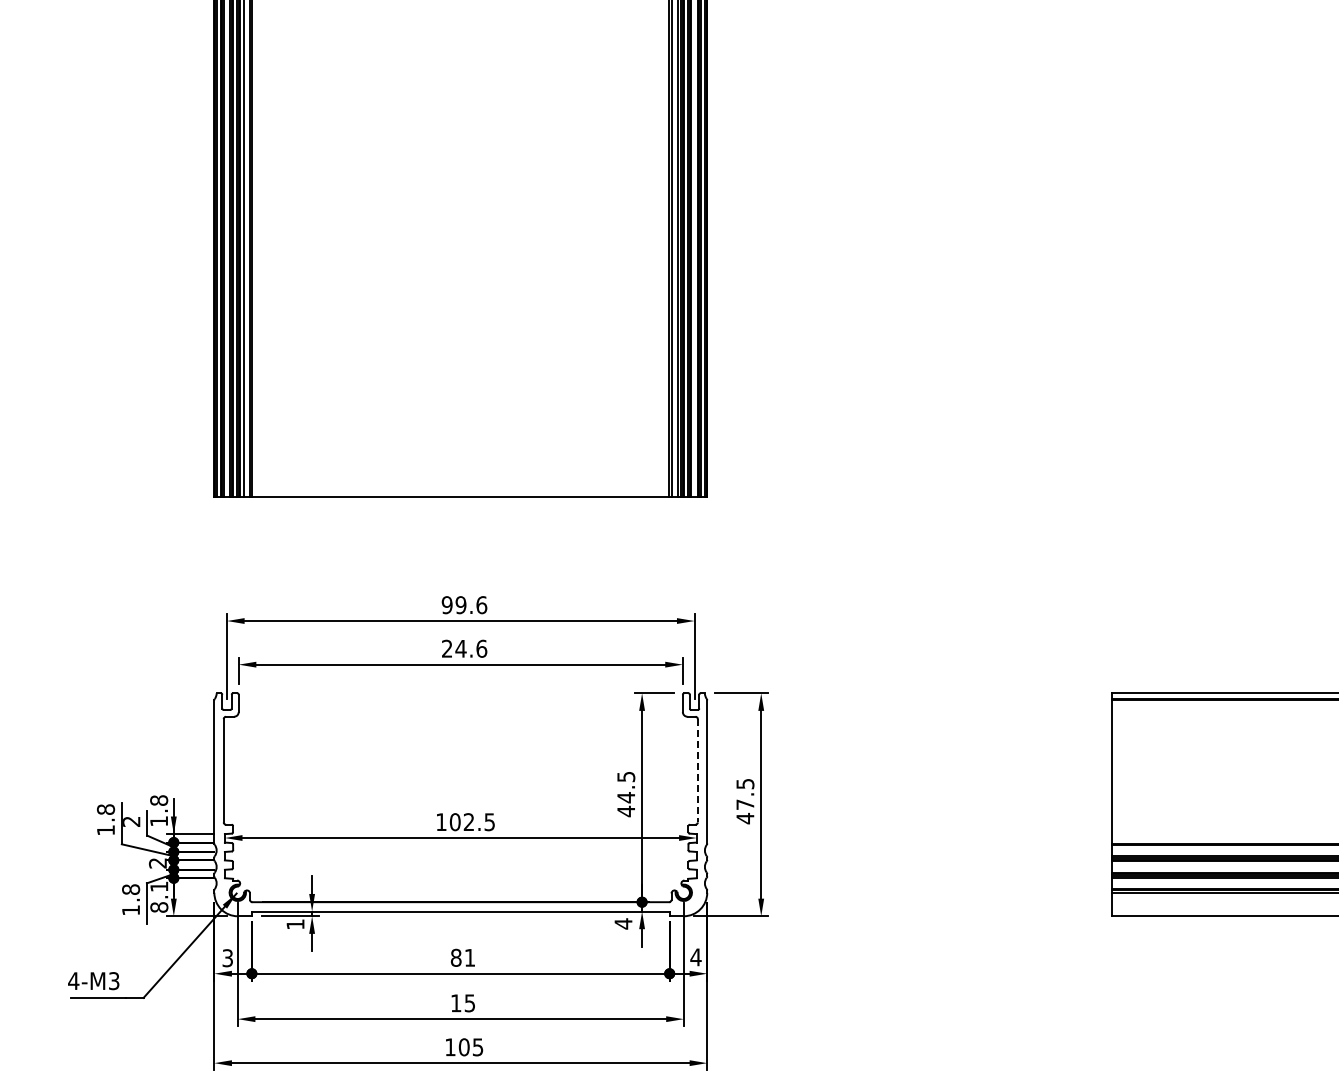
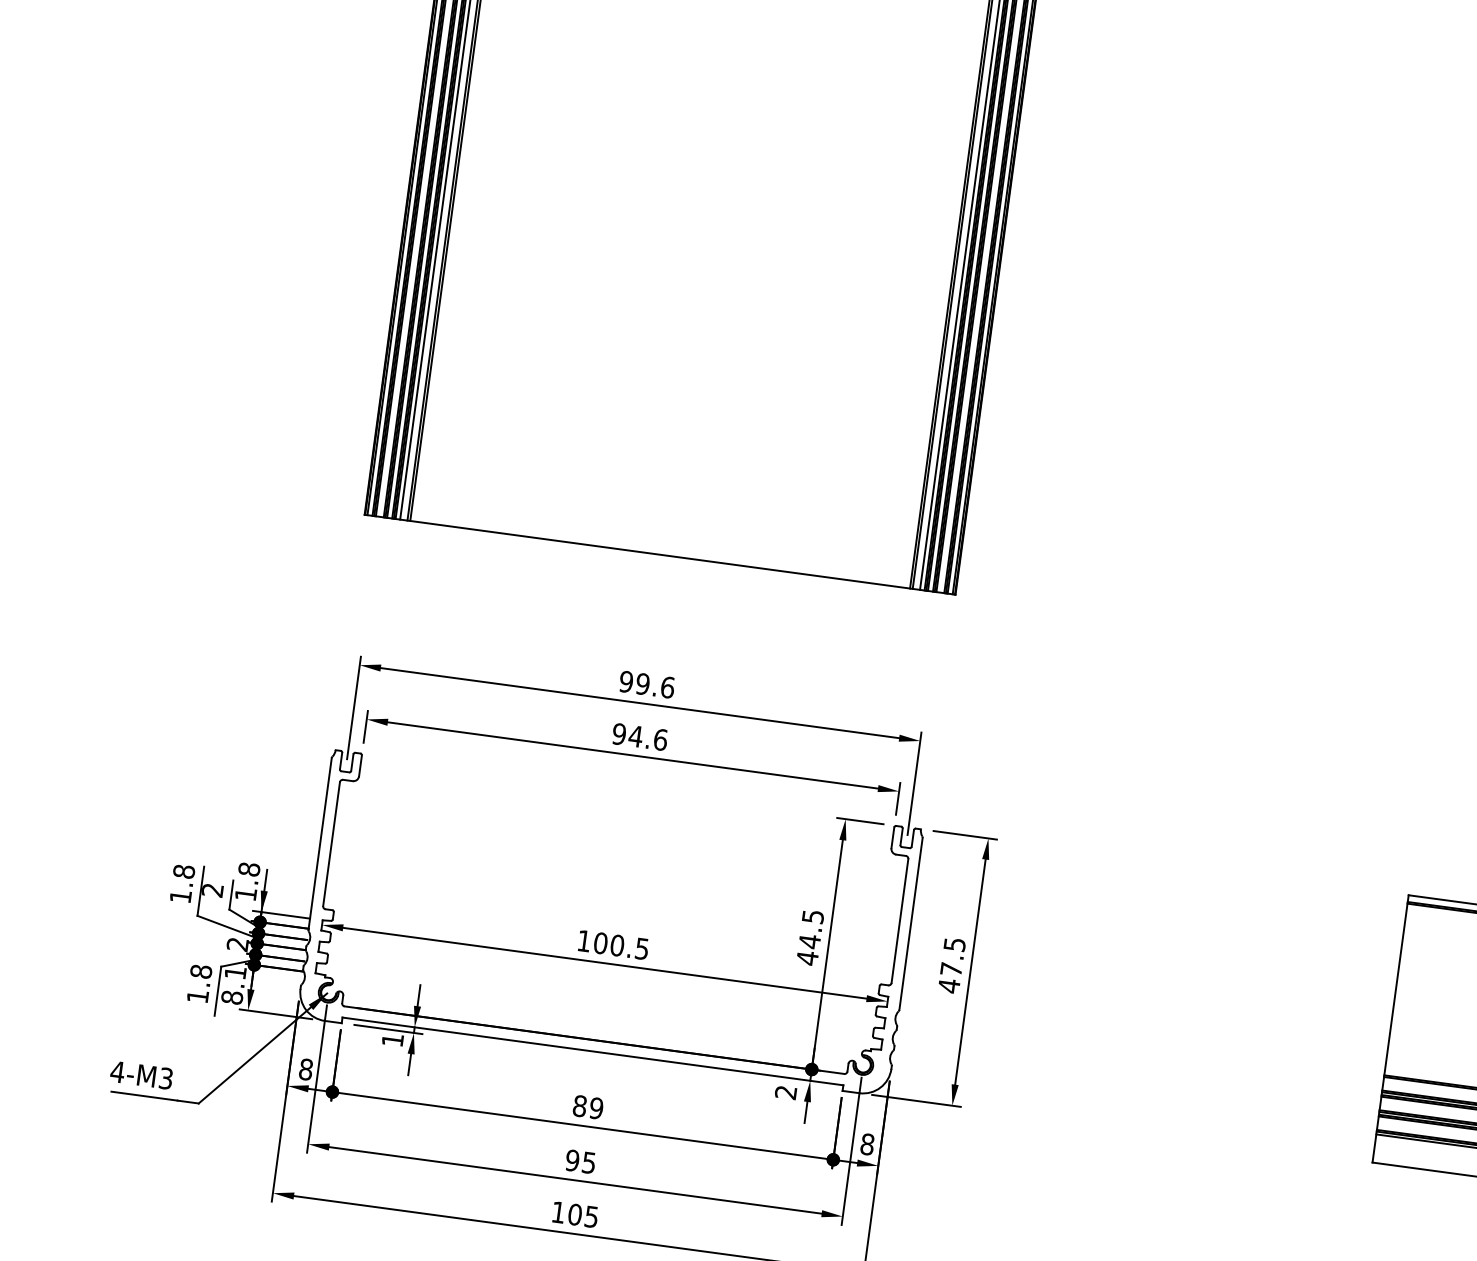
text: (446, 648) -> (618, 733), 24.6 -> 94.6
line: (697, 770) -> (899, 920), dashed -> solid
text: (468, 822) -> (616, 945), 102.5 -> 100.5
text: (623, 923) -> (786, 1092), 4 -> 2
text: (469, 957) -> (595, 1107), 81 -> 89
text: (695, 957) -> (866, 1144), 4 -> 8
text: (227, 958) -> (305, 1069), 3 -> 8
text: (455, 1003) -> (571, 1160), 15 -> 95

